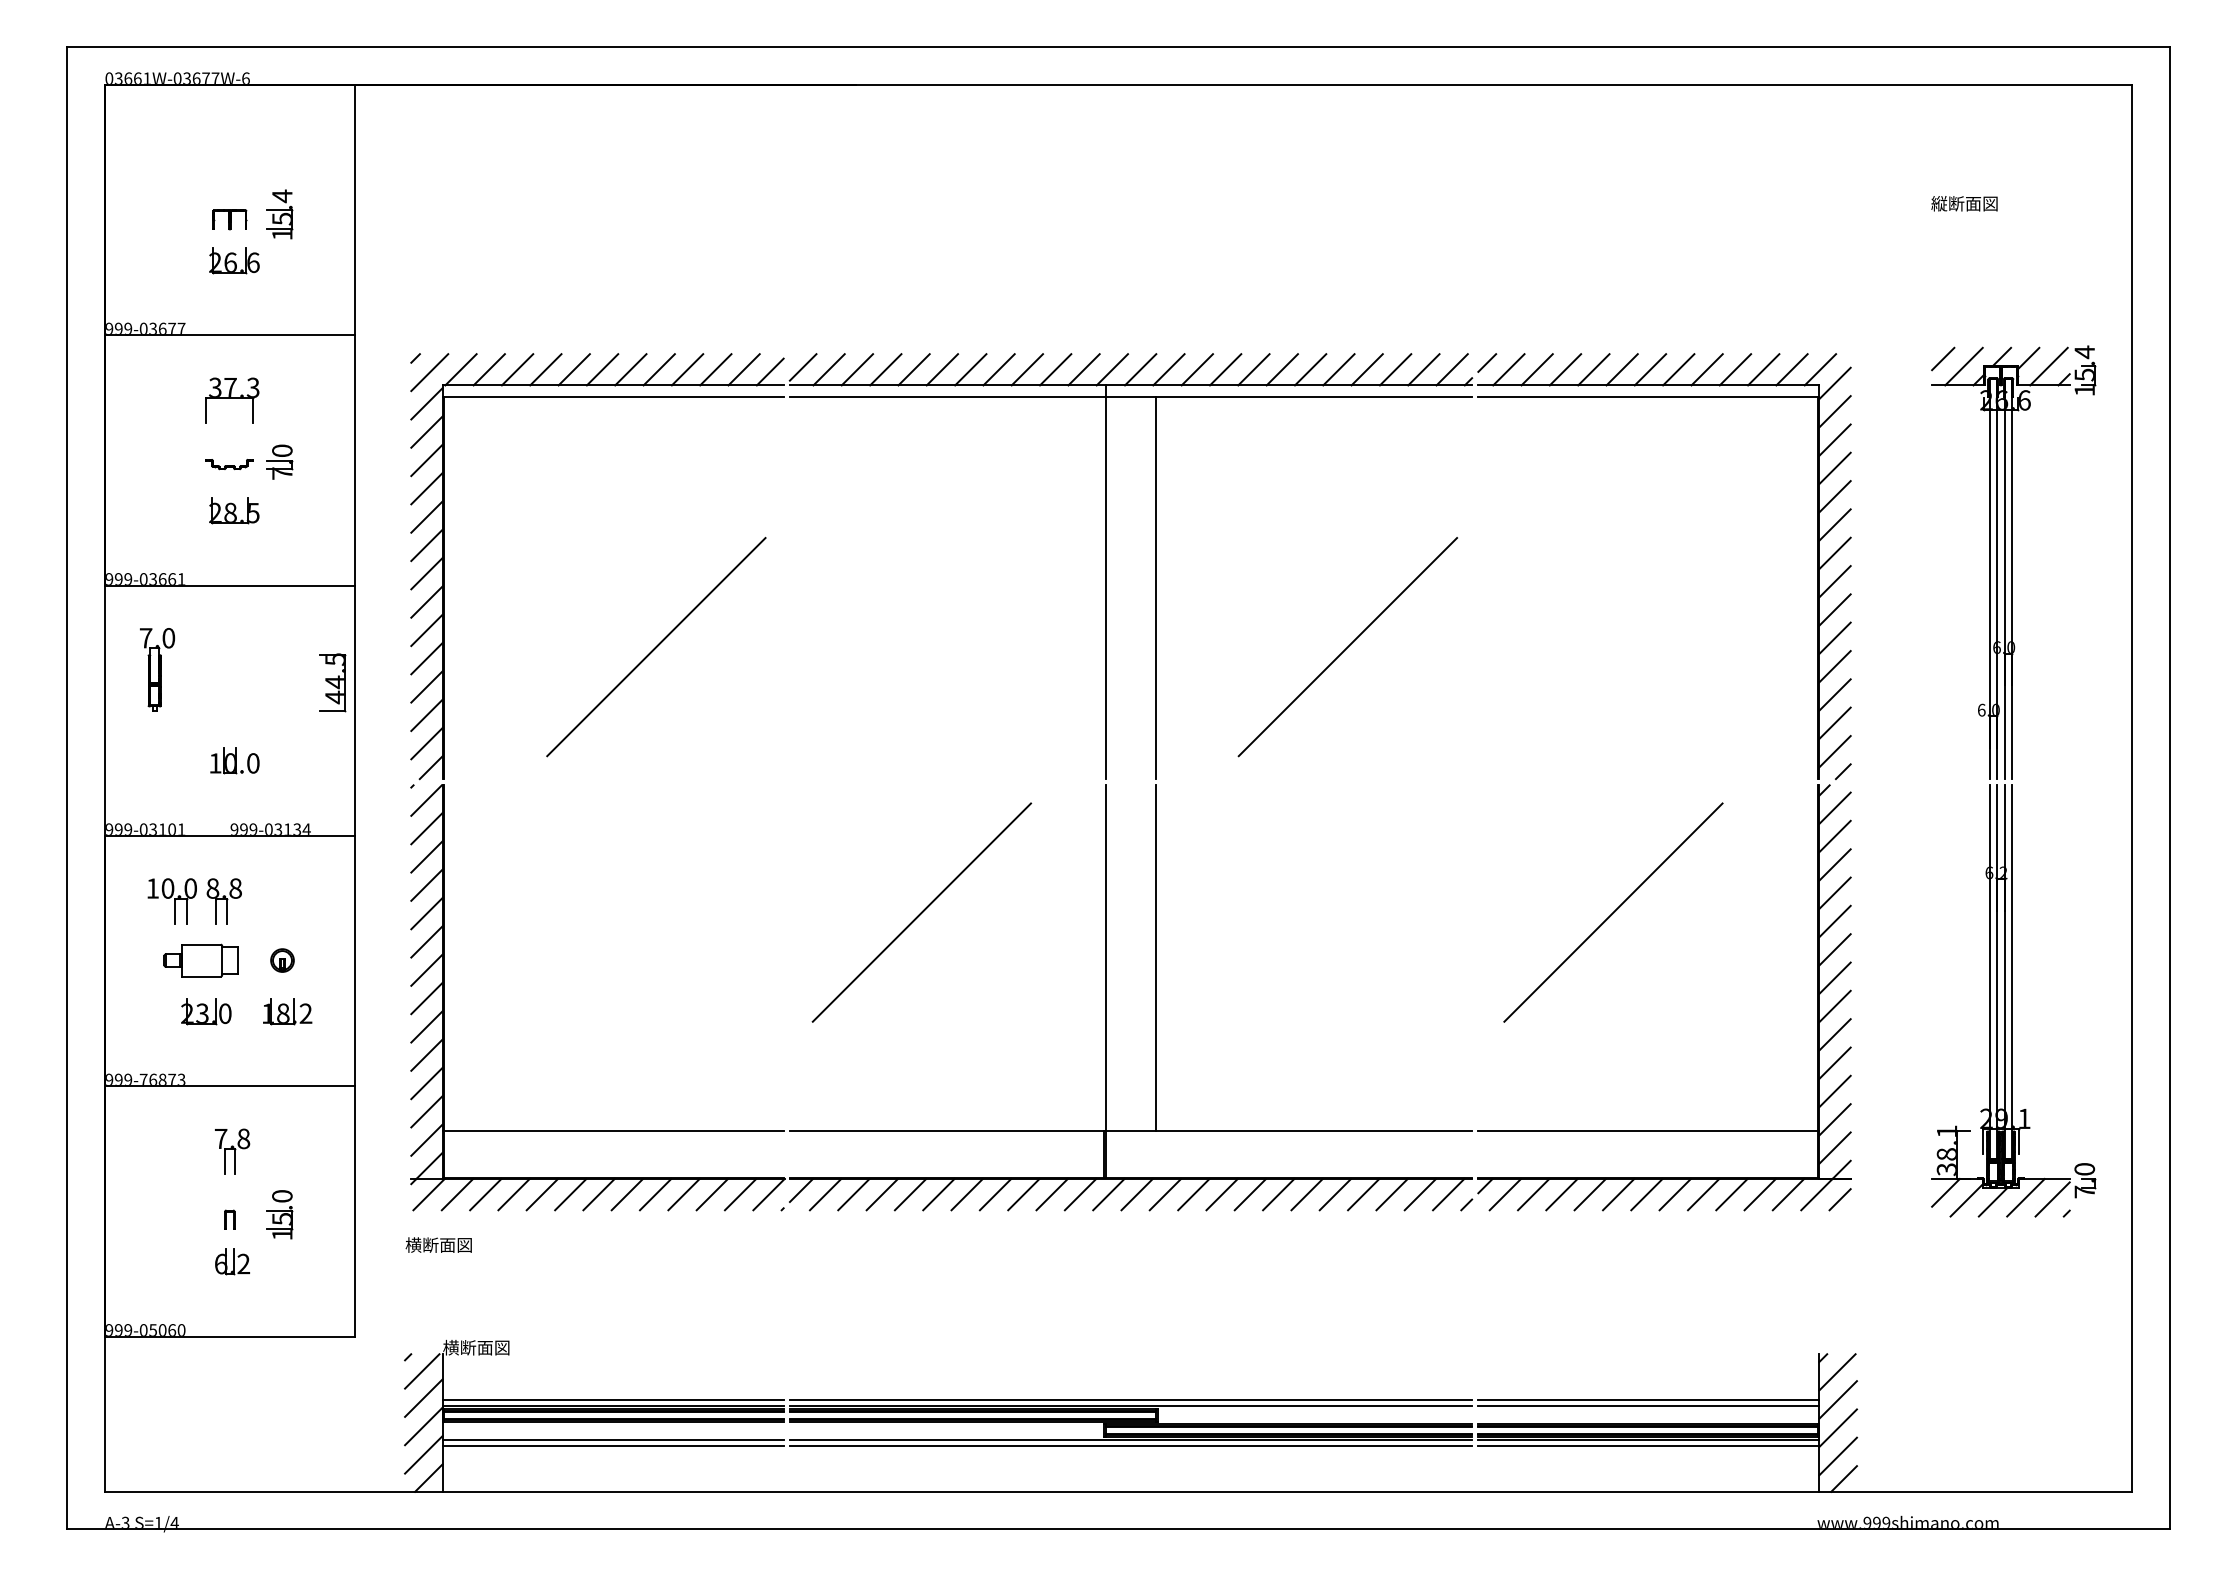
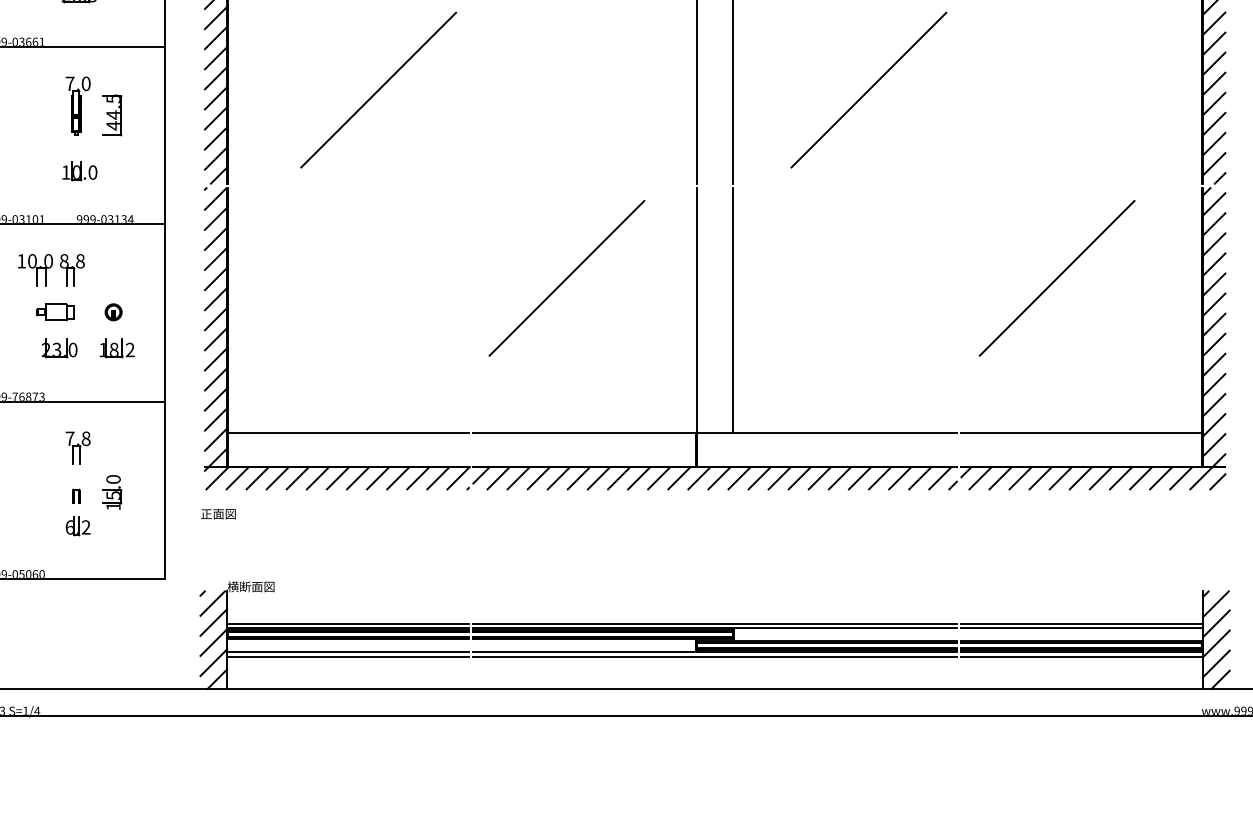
part: (157, 669) -> (78, 106), moved
part: (332, 682) -> (111, 115), moved
part: (200, 960) -> (55, 312), size x0.71
text: (438, 1244) -> (224, 513), 横断面図 -> 正面図

